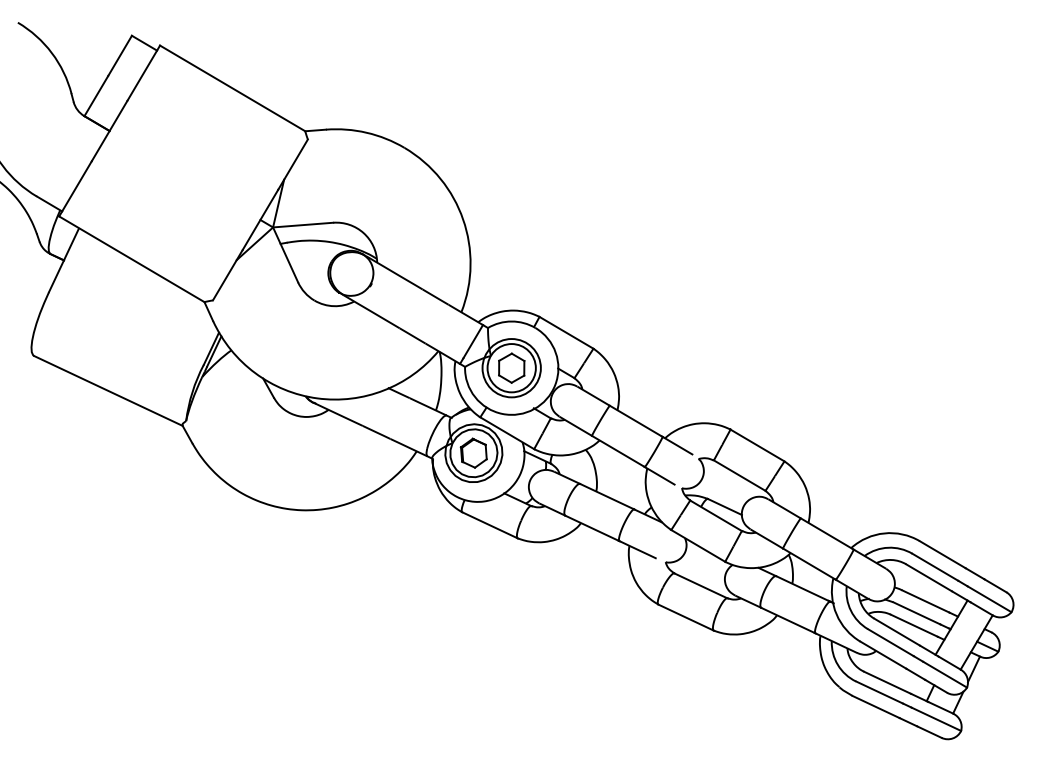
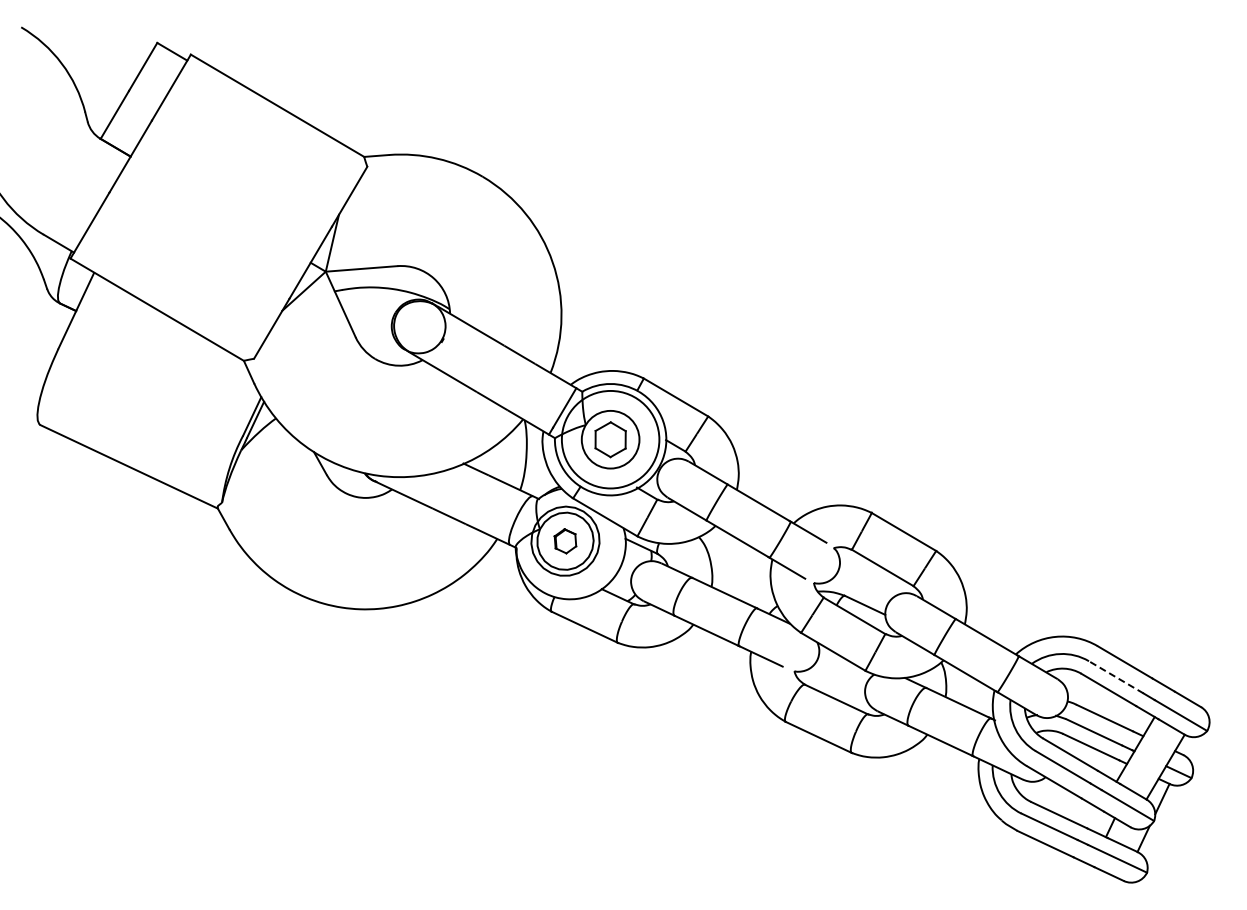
circle: (511, 368) -> (610, 439), size x1.4
part: (473, 453) -> (565, 541), size x0.7
line: (935, 567) -> (1116, 677), solid -> dashed

